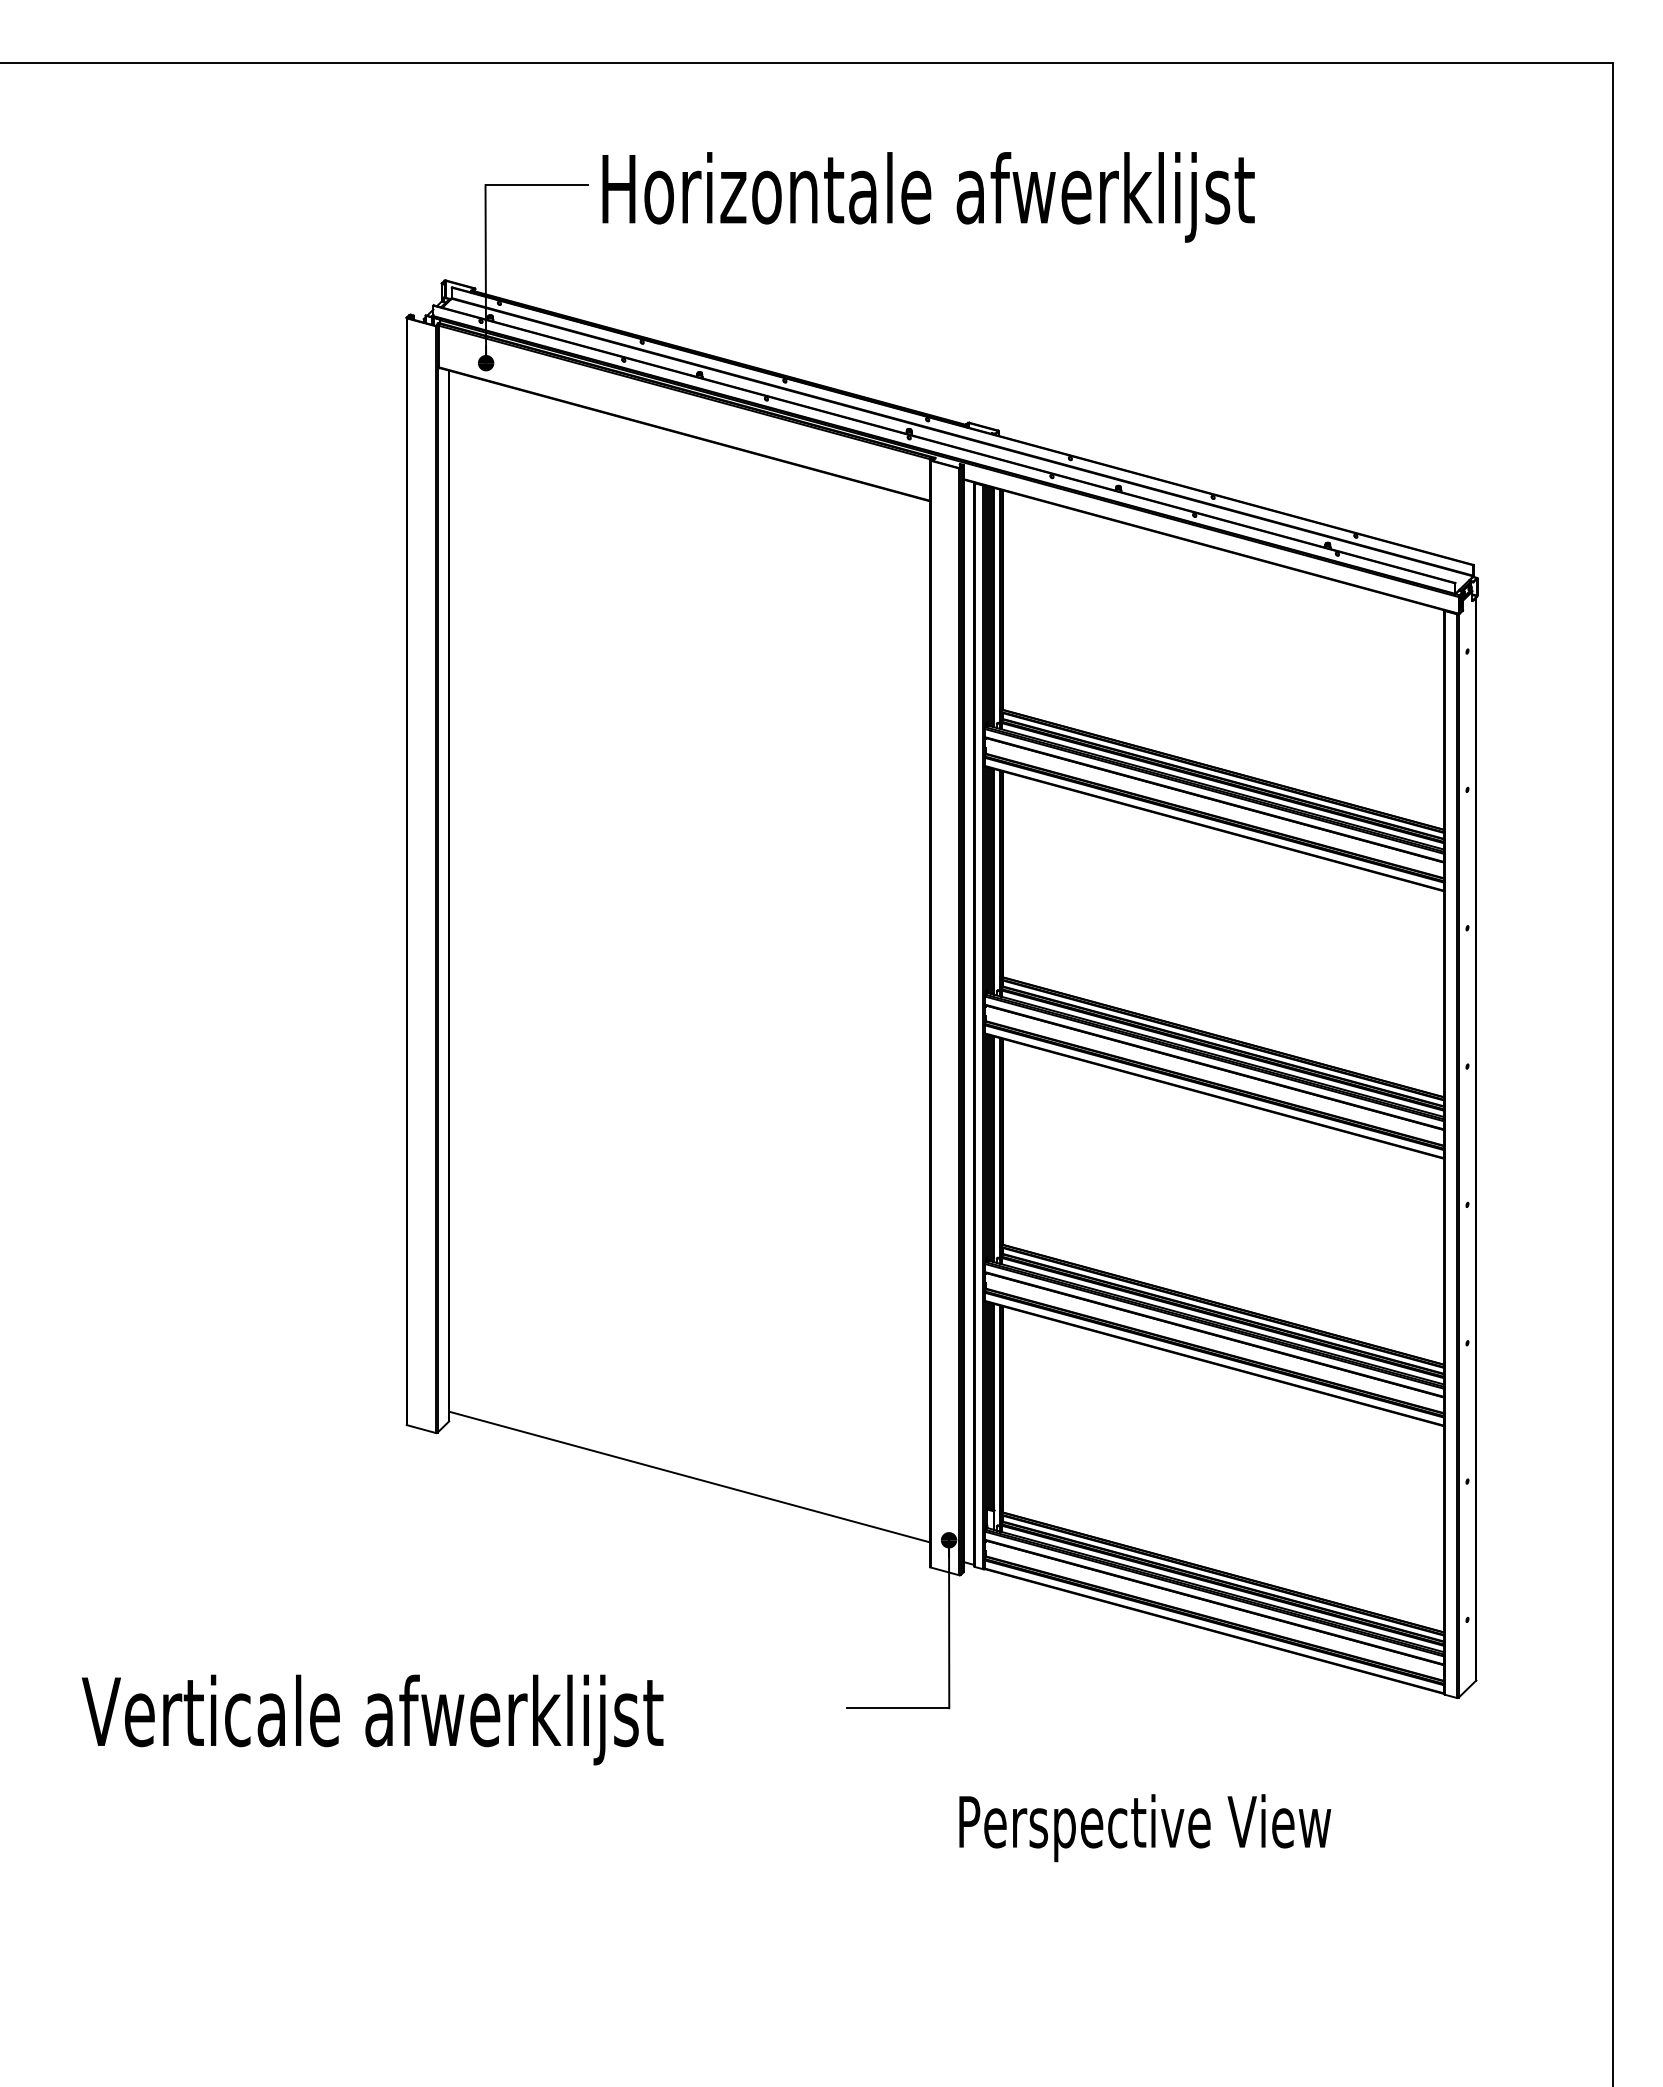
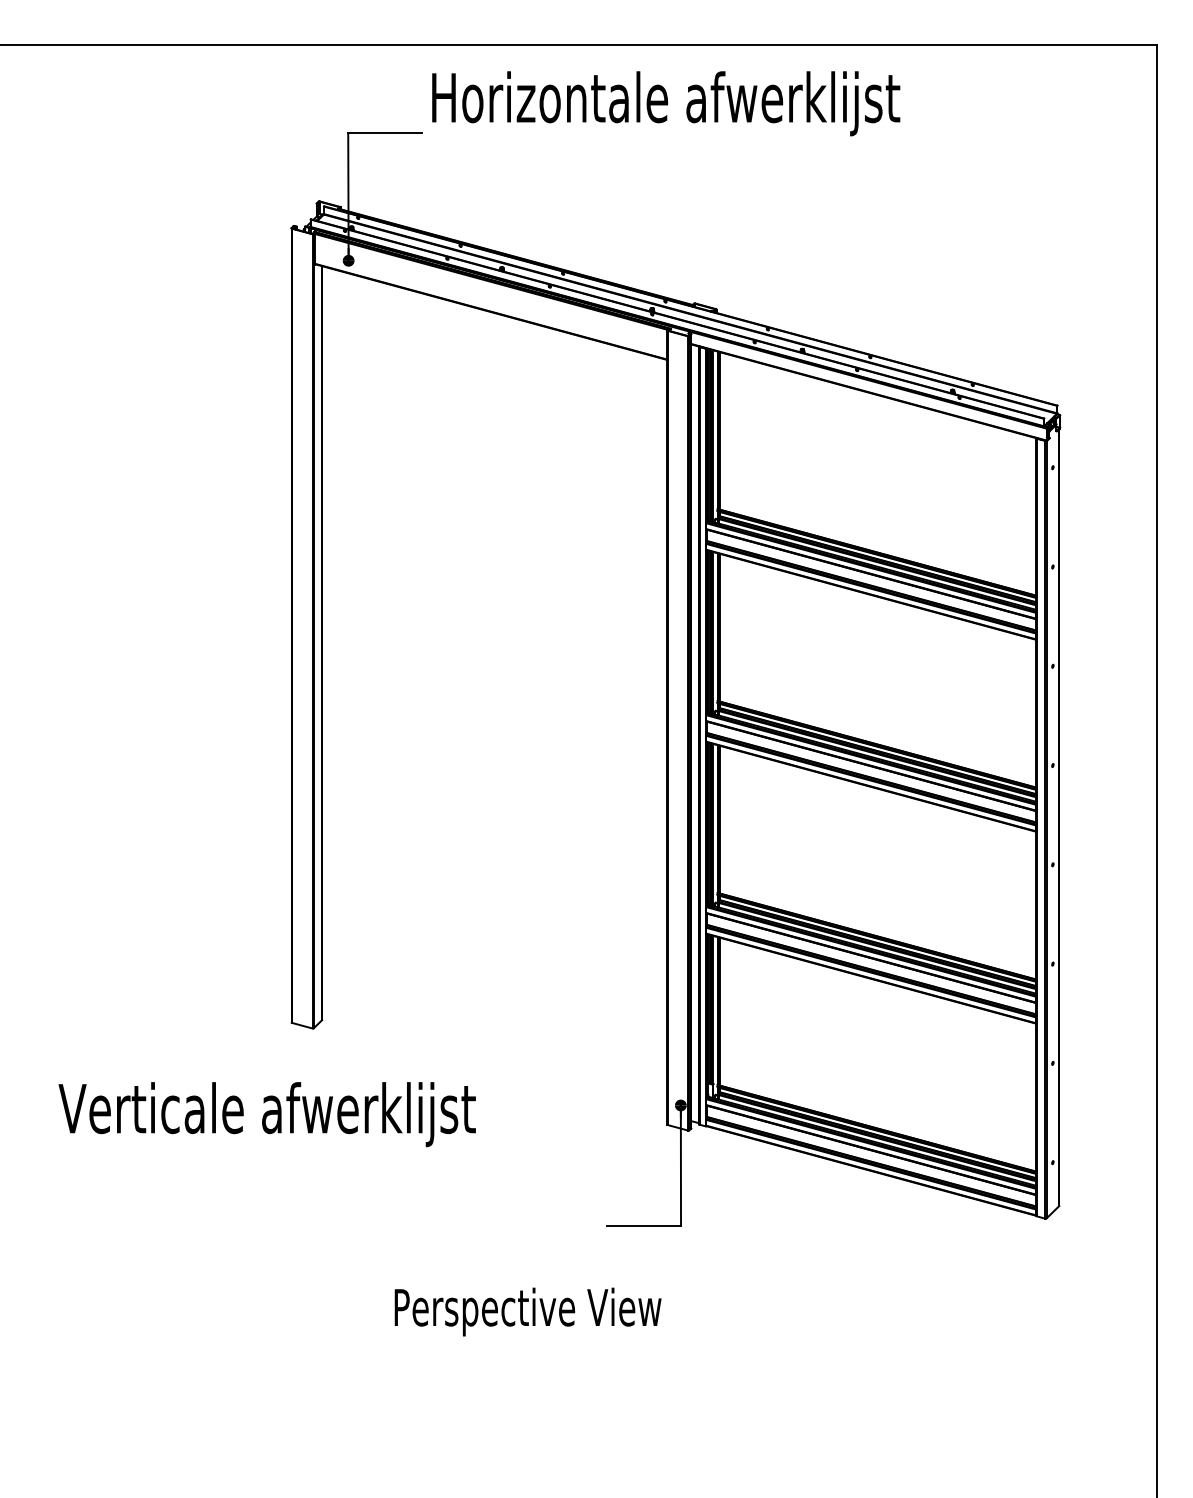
text: (928, 197) -> (666, 103), moved
line: (689, 1476) -> (494, 1059), removed
text: (372, 1719) -> (267, 1114), moved
text: (1145, 1828) -> (528, 1312), moved

